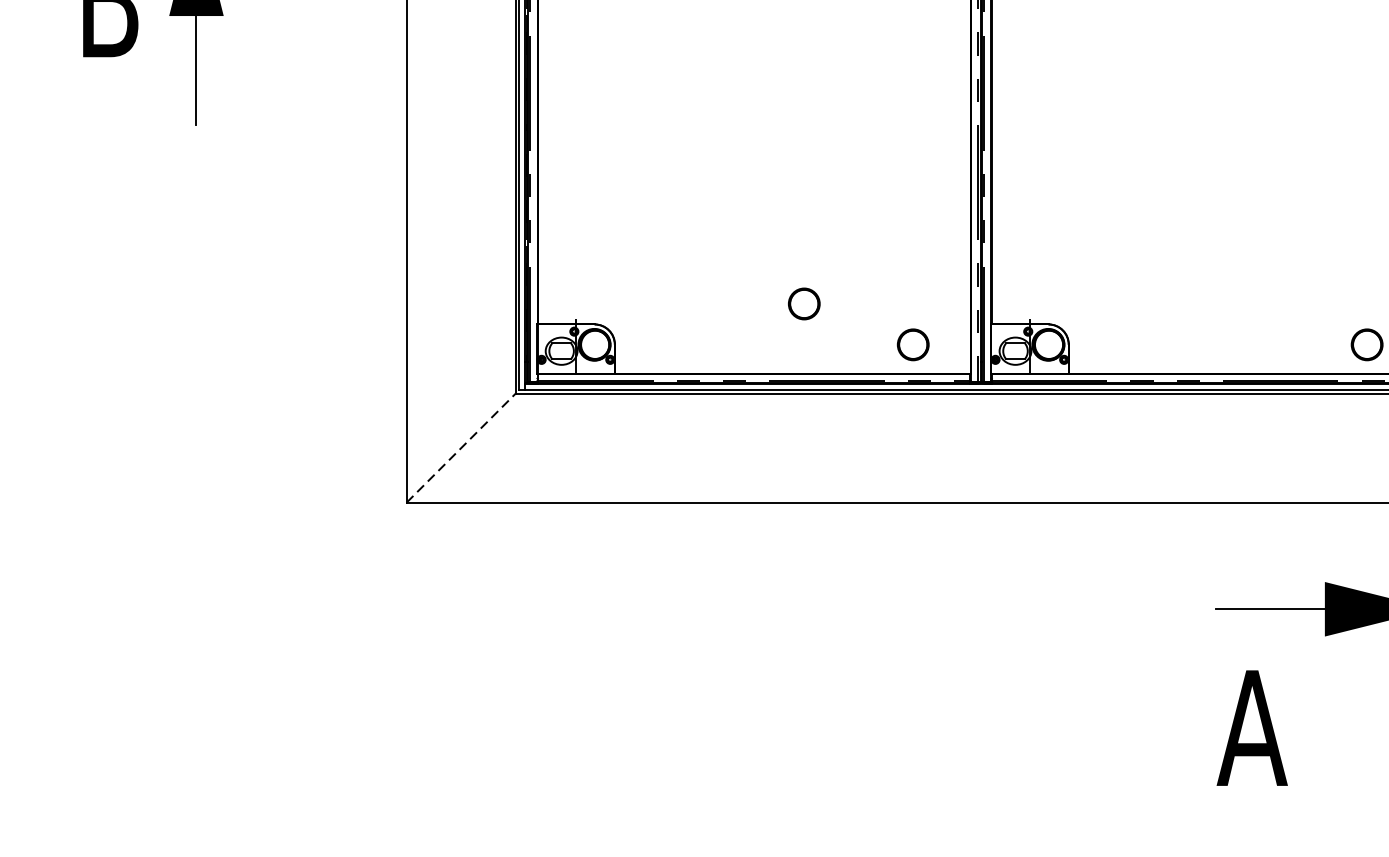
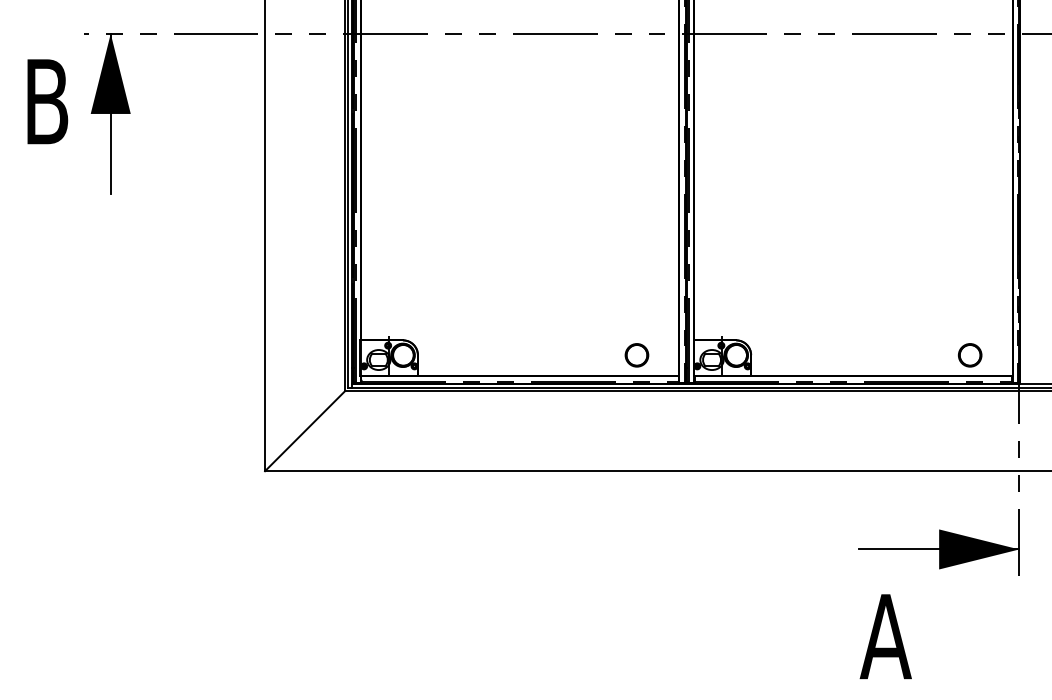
part: (803, 304) -> (556, 325), removed
line: (461, 448) -> (305, 431), dashed -> solid

